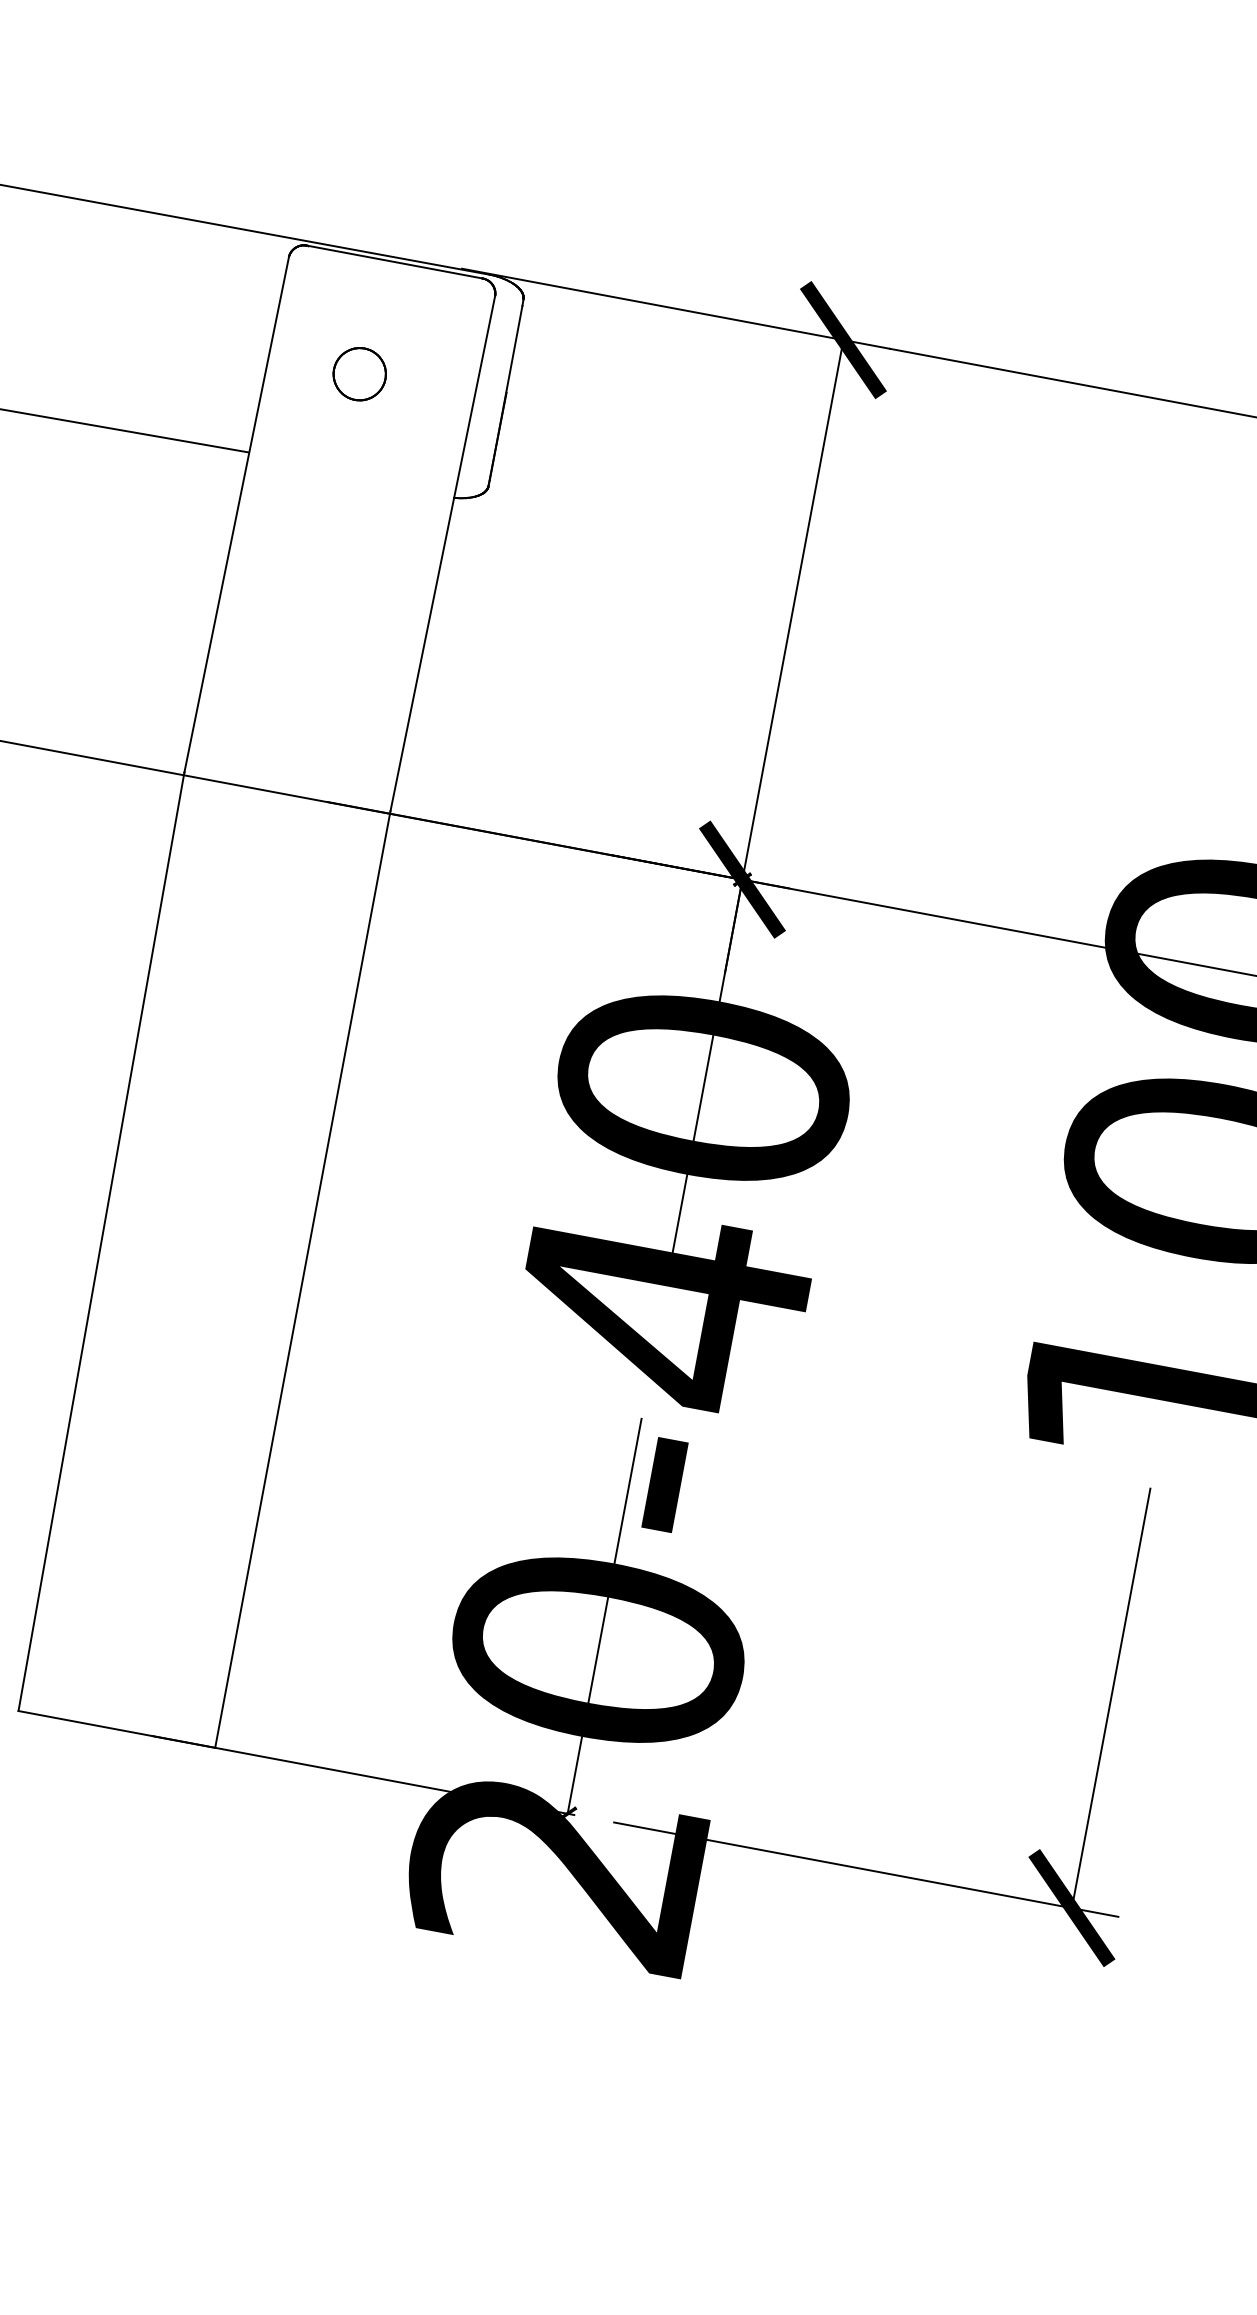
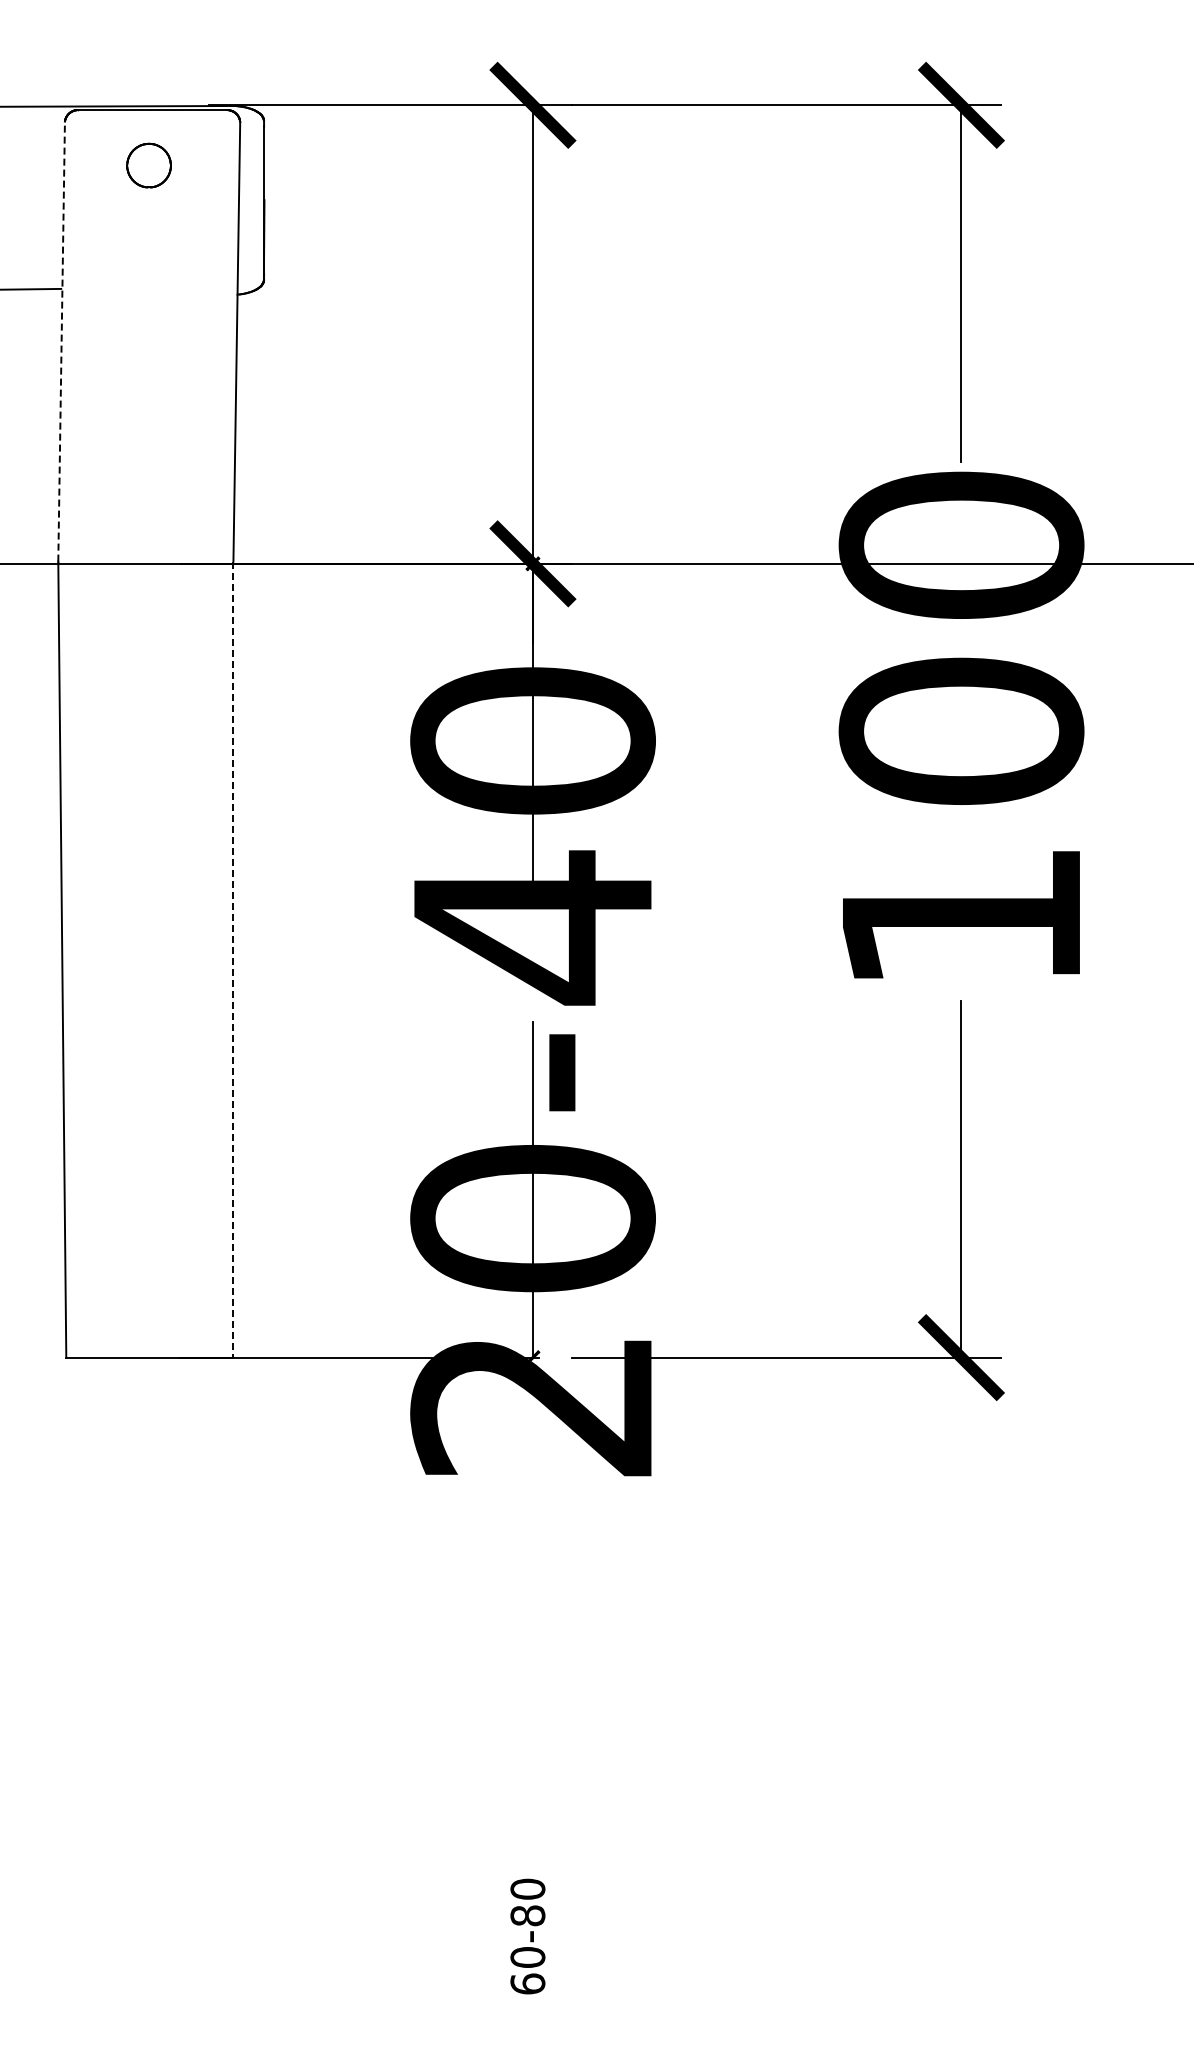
part: (359, 373) -> (148, 165), moved
line: (236, 514) -> (61, 341), solid -> dashed
line: (302, 1280) -> (233, 960), solid -> dashed

